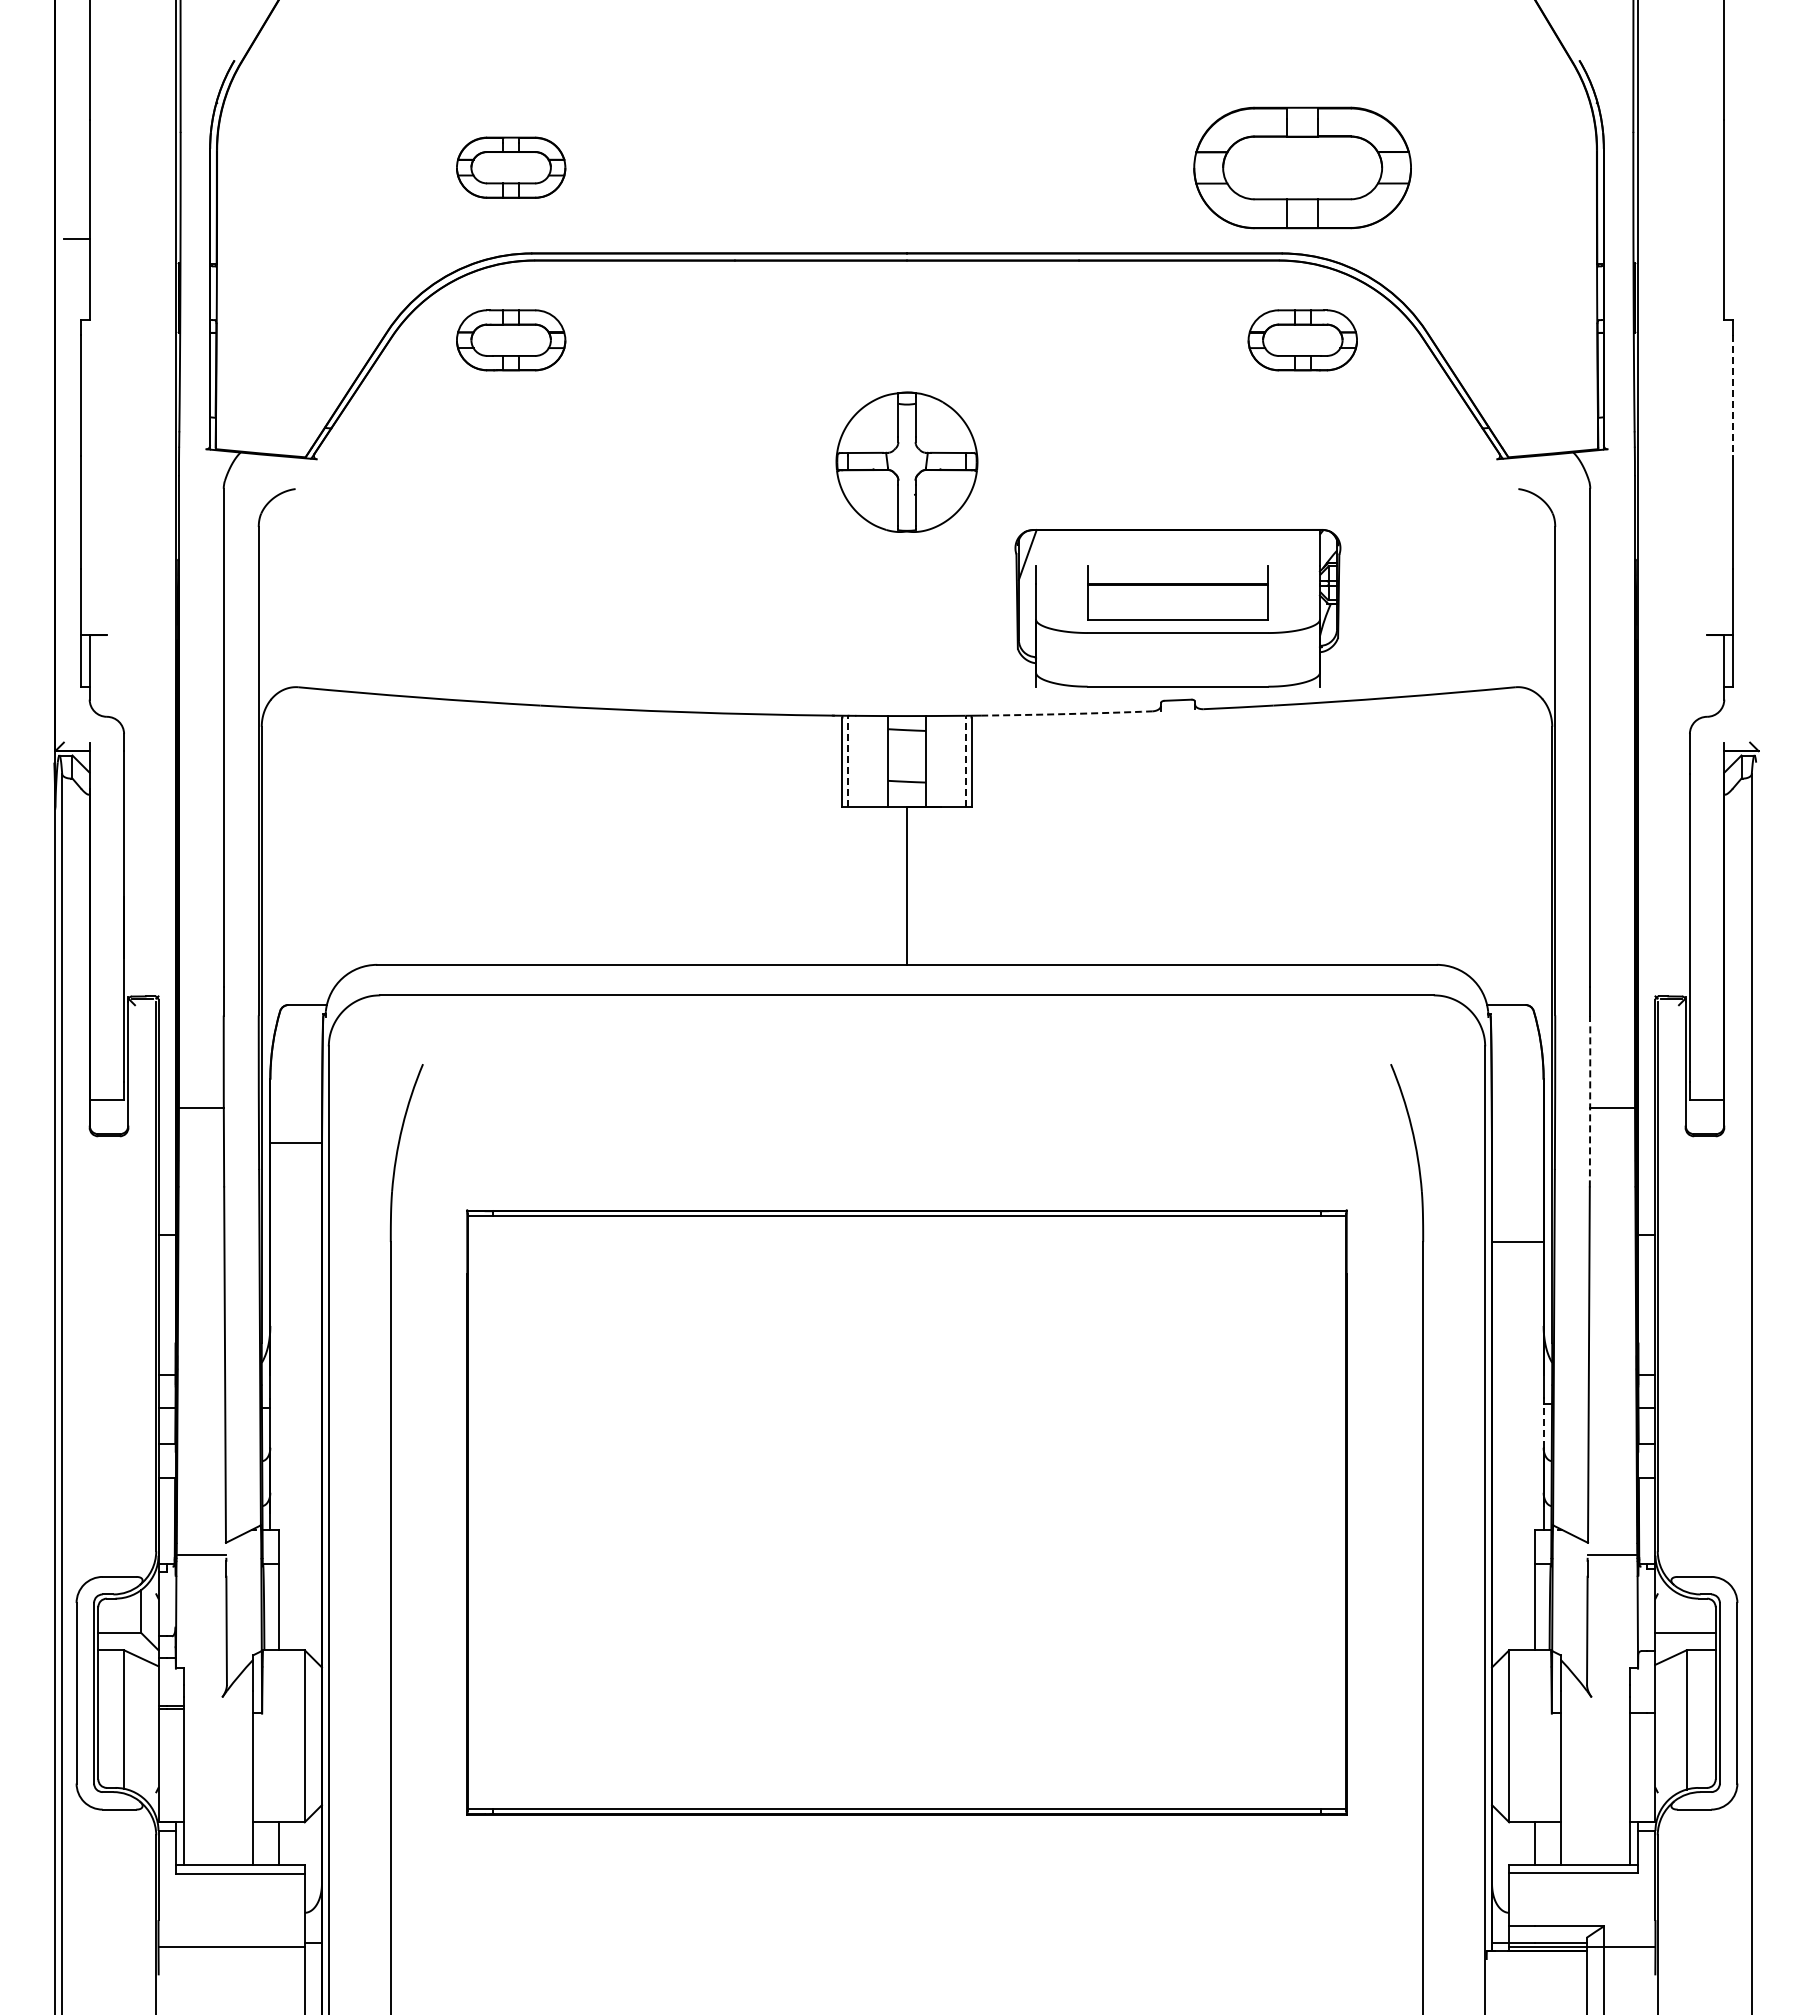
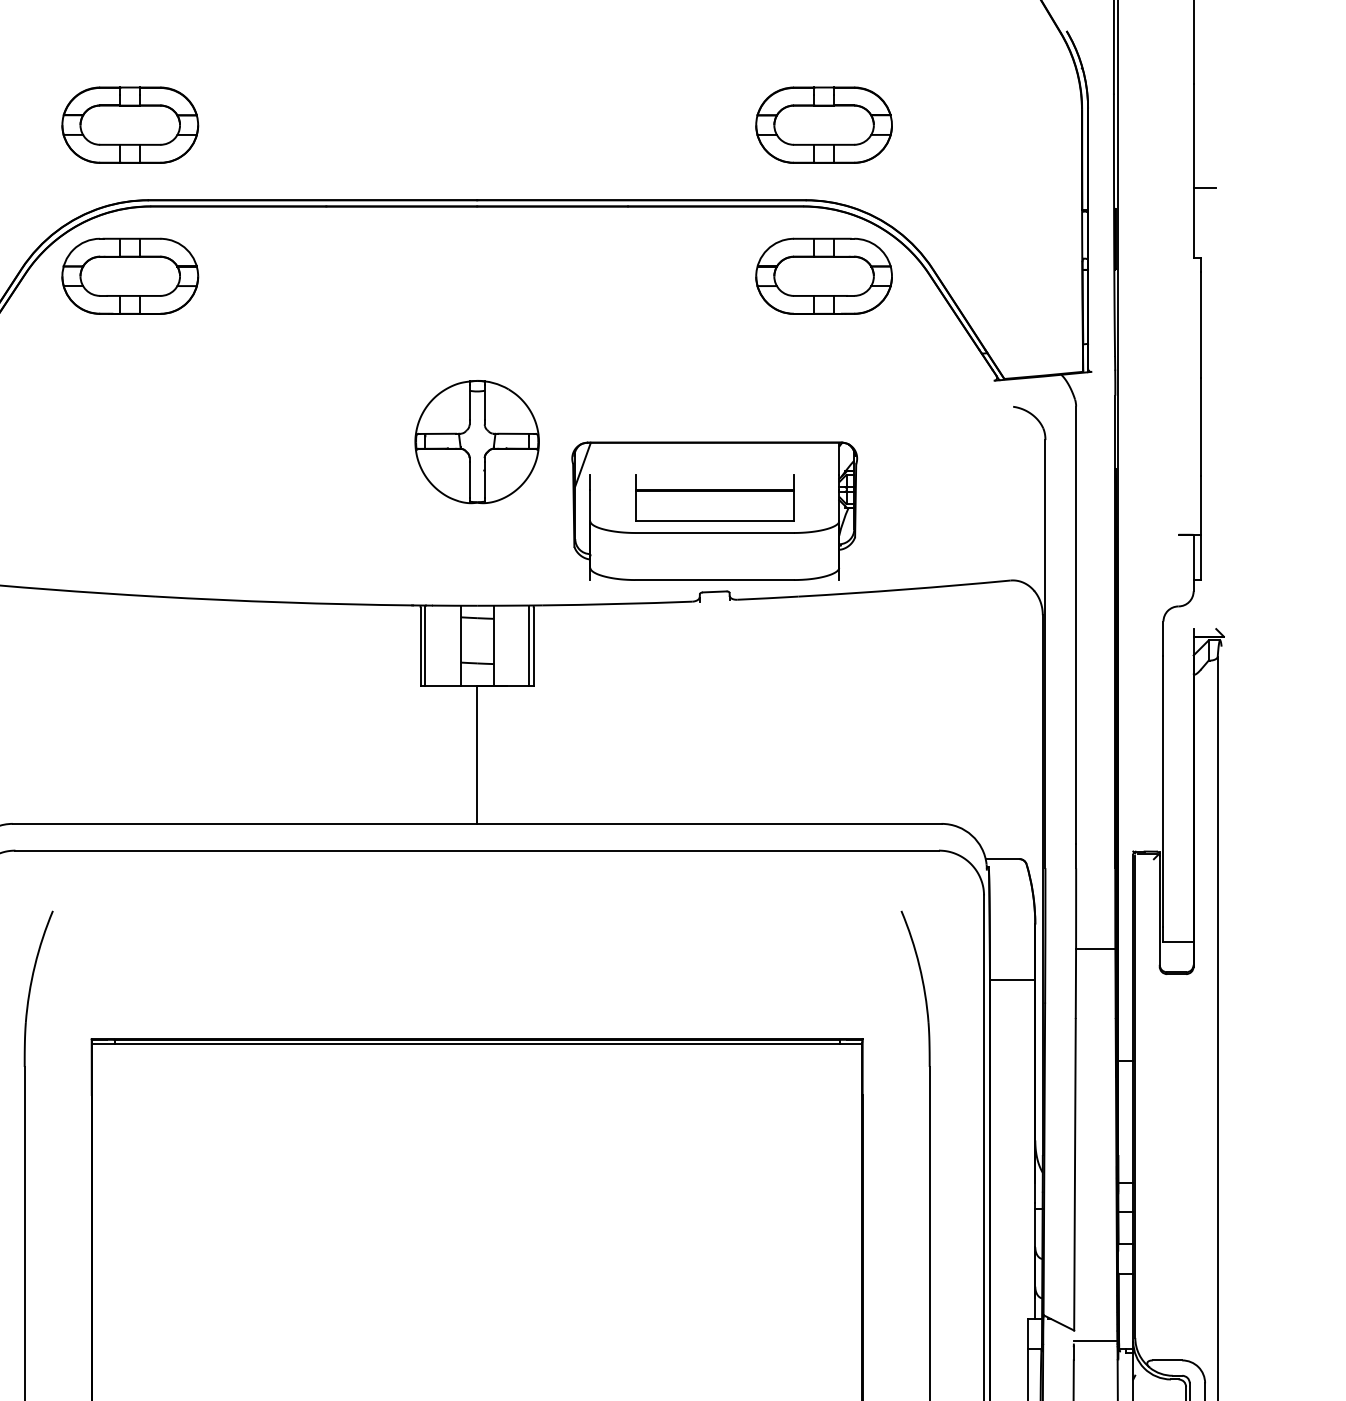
part: (510, 167) -> (129, 124), size x1.43
part: (1302, 167) -> (823, 124), size x0.71
line: (1737, 239) -> (1205, 188), added
part: (510, 340) -> (129, 276), size x1.43
part: (1302, 340) -> (823, 276), size x1.43
line: (1732, 395) -> (1200, 324), dashed -> solid
part: (906, 461) -> (476, 441), moved
arc: (1066, 714) -> (617, 604), dashed -> solid
line: (847, 761) -> (425, 645), dashed -> solid
line: (966, 761) -> (529, 645), dashed -> solid
arc: (1590, 1101) -> (1076, 943), dashed -> solid
line: (1517, 1241) -> (1012, 979), moved
line: (1543, 1425) -> (1035, 1227), dashed -> solid

